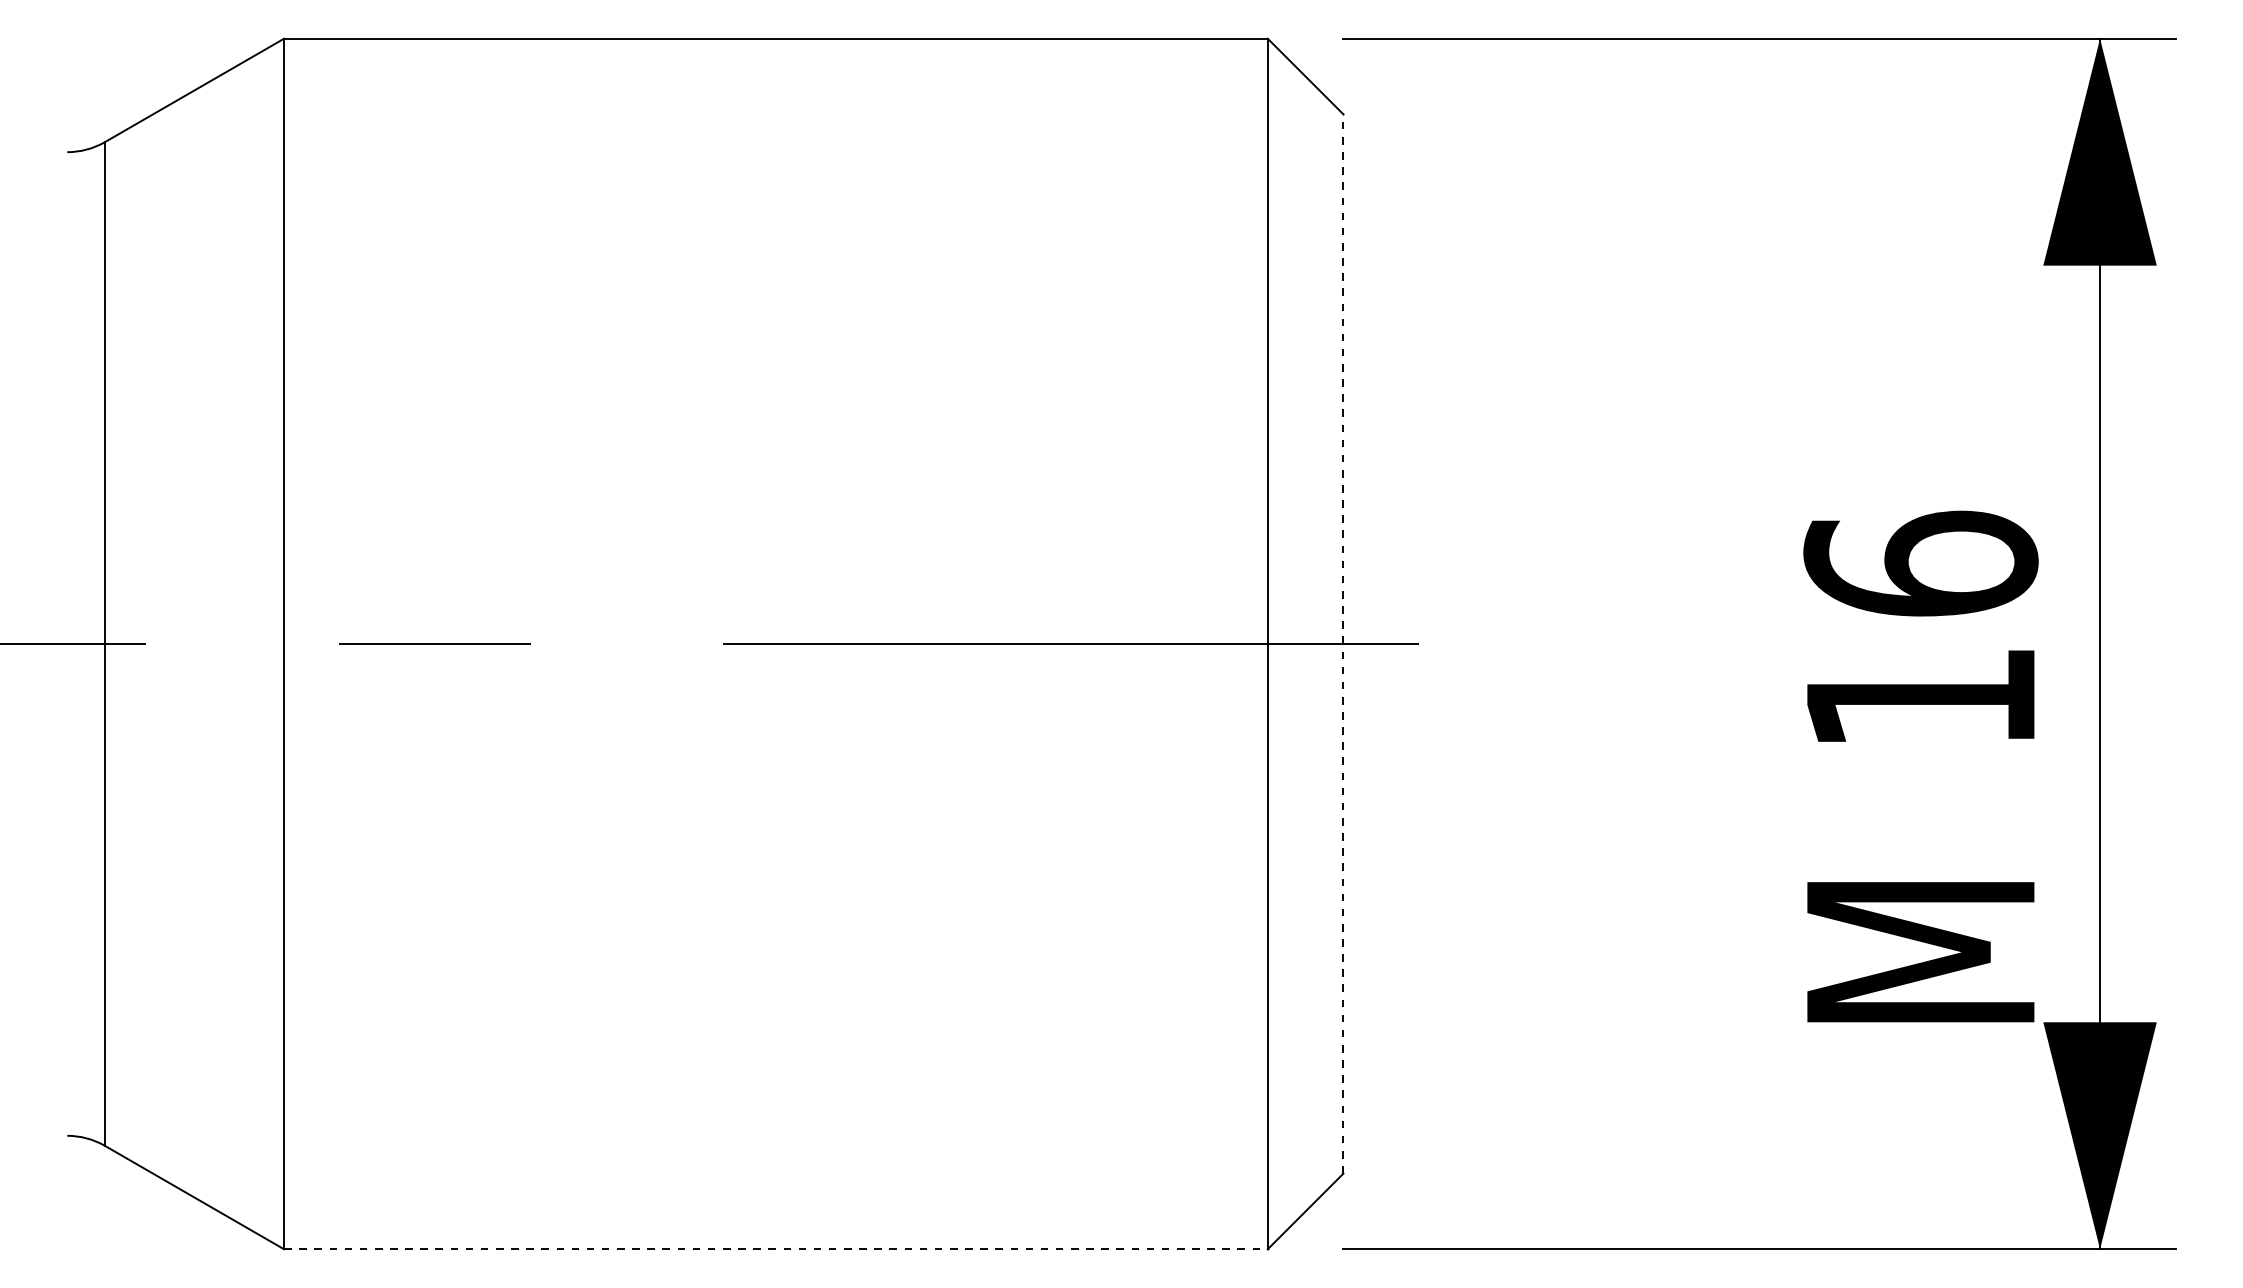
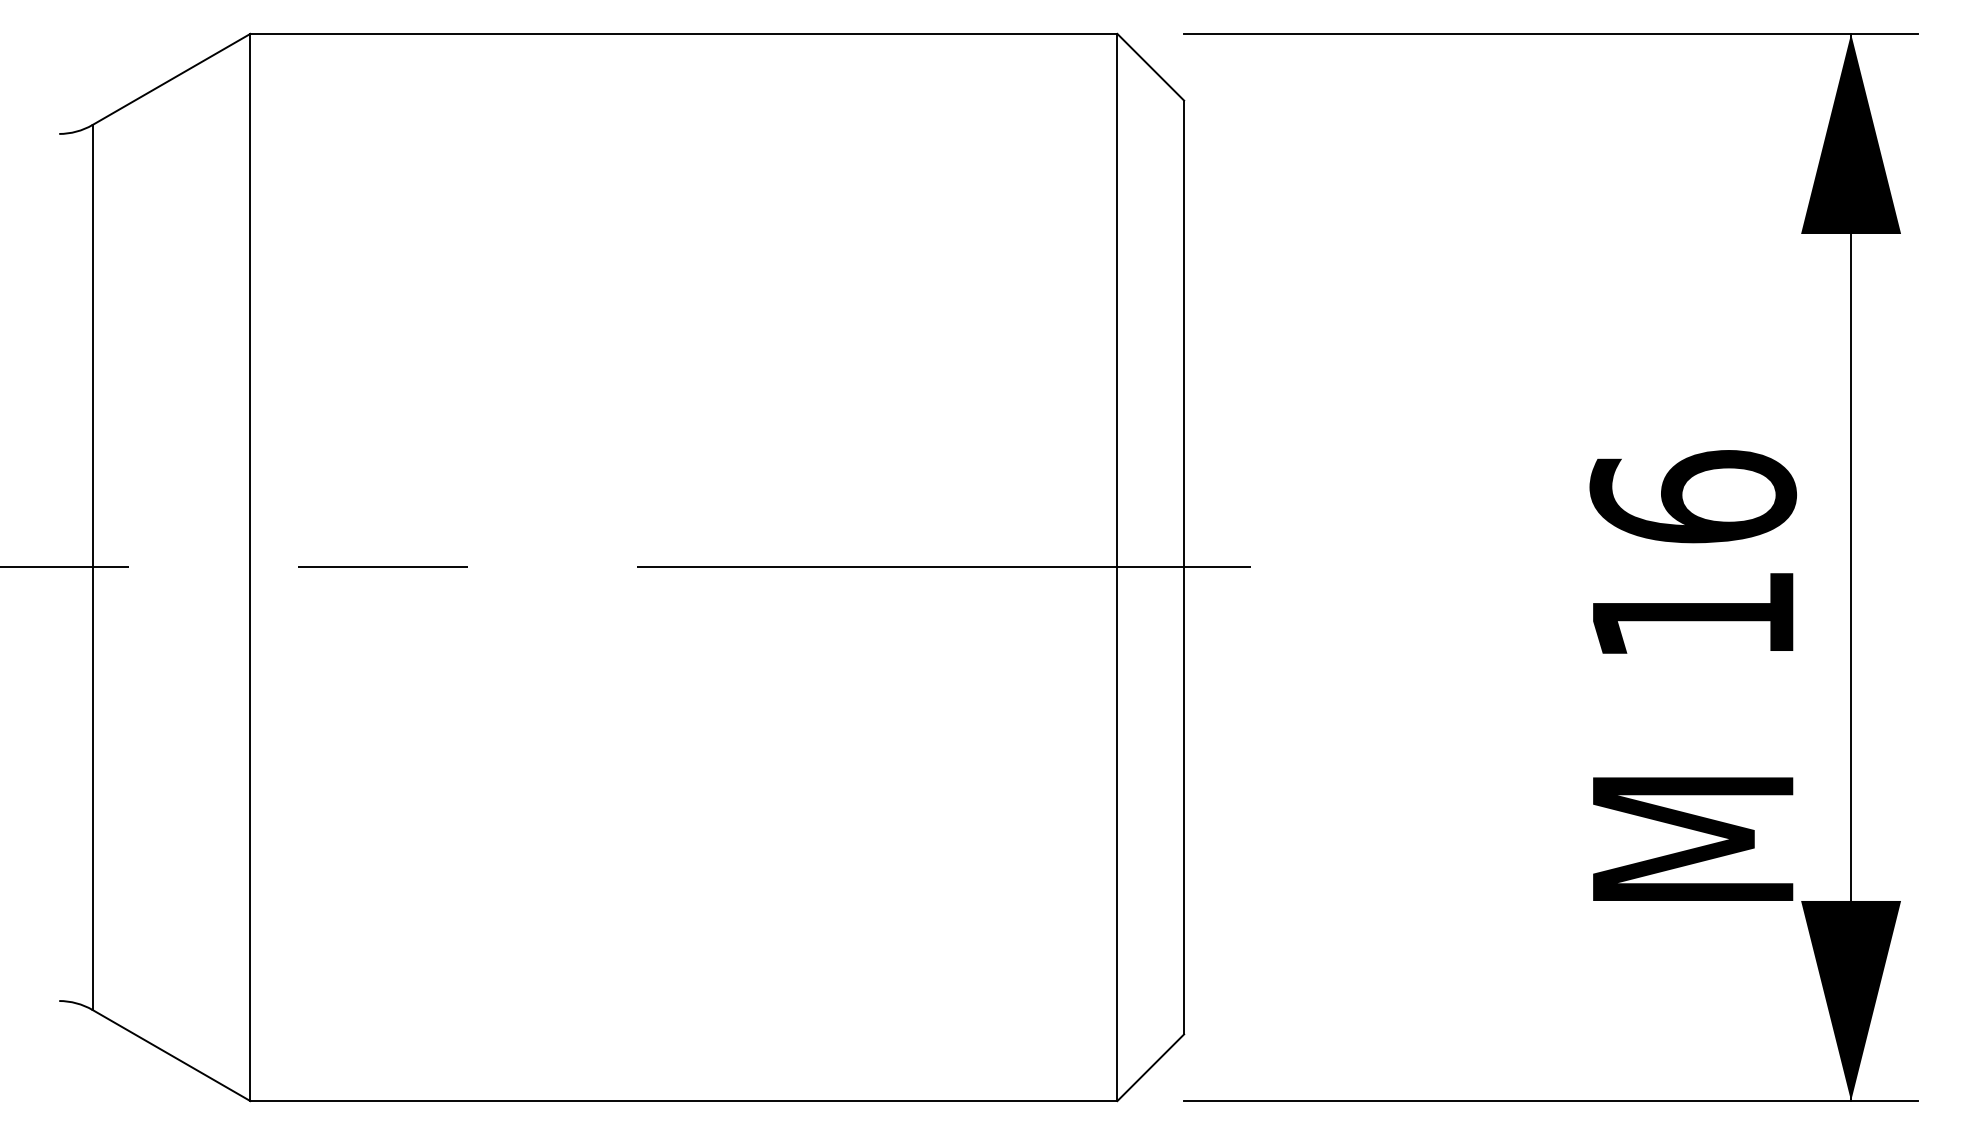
line: (1343, 643) -> (1184, 567), dashed -> solid
line: (775, 1249) -> (683, 1101), dashed -> solid

